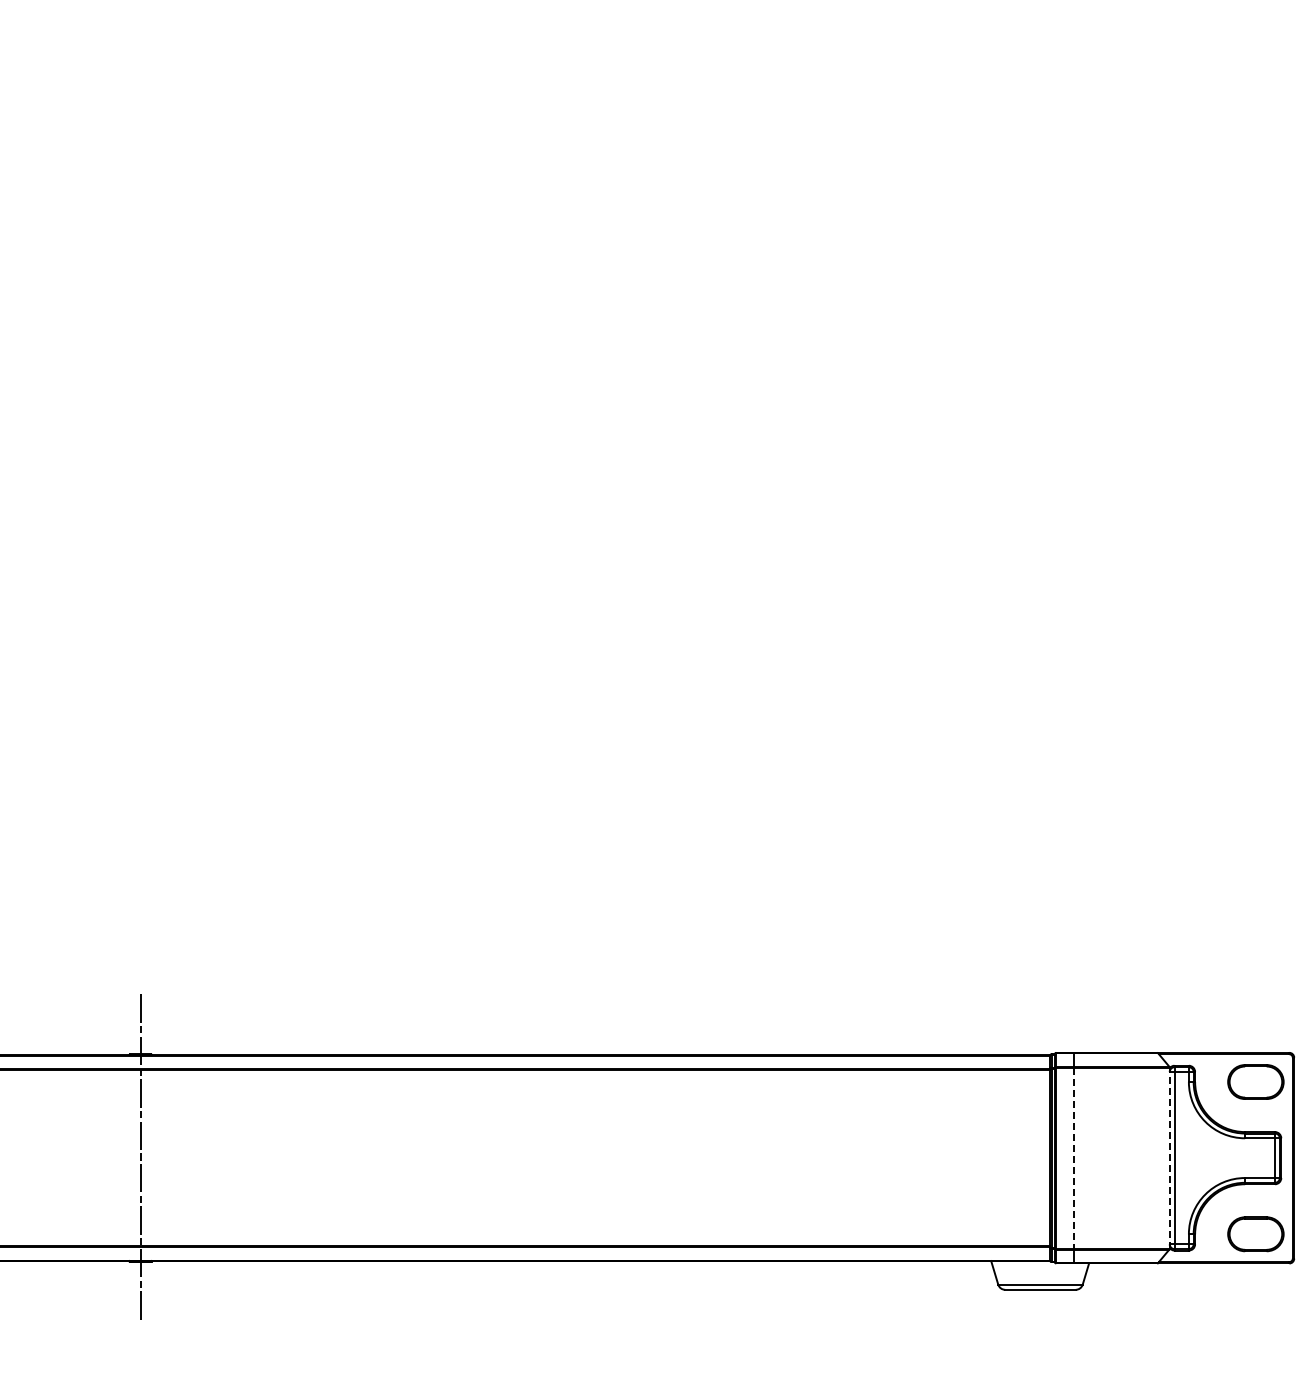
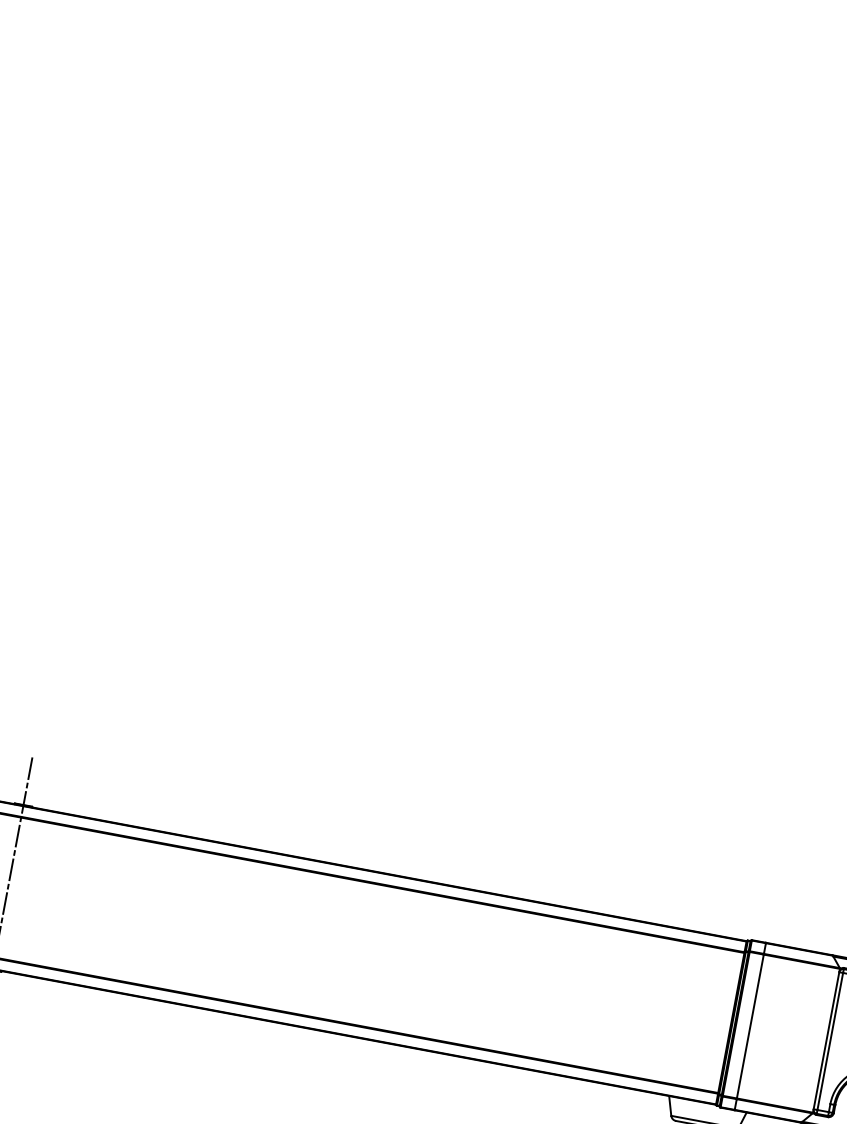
line: (1169, 1157) -> (826, 1040), dashed -> solid
line: (1074, 1158) -> (750, 1026), dashed -> solid

